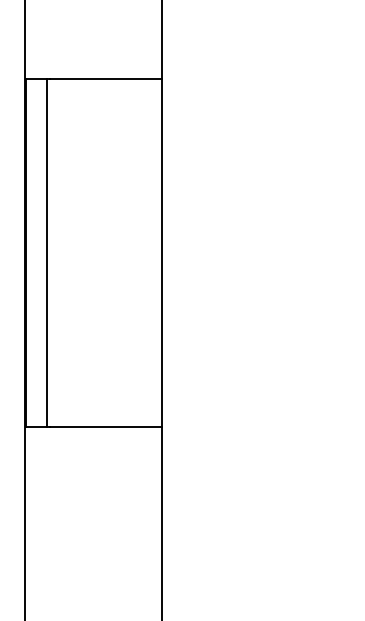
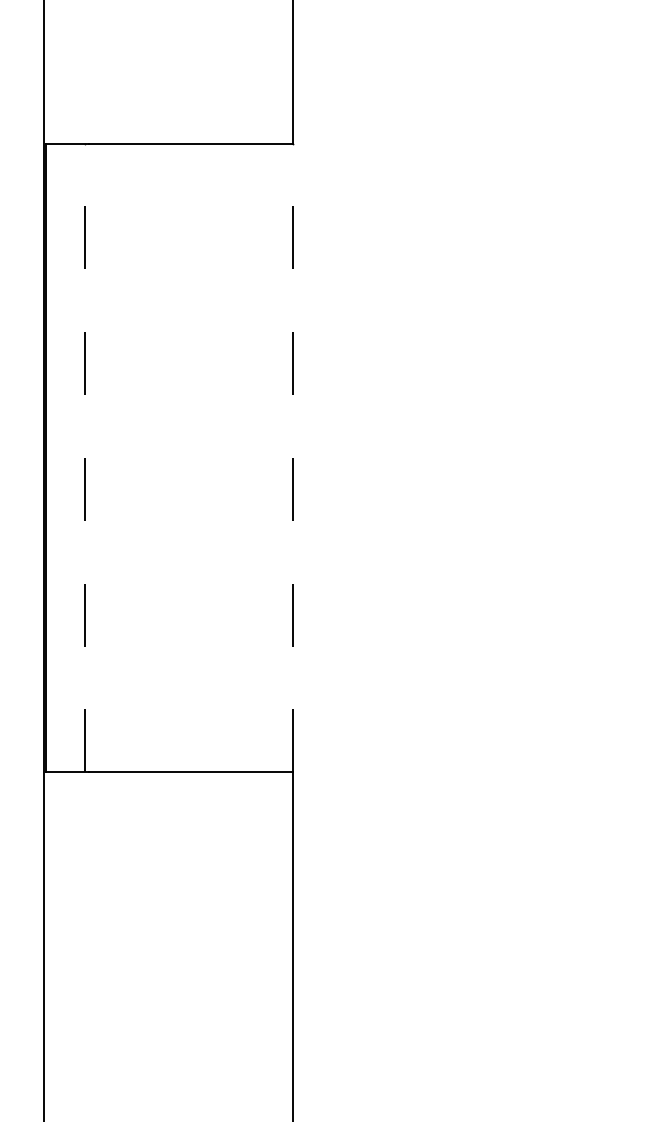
line: (47, 252) -> (85, 456), solid -> dashed
line: (162, 252) -> (293, 456), solid -> dashed

